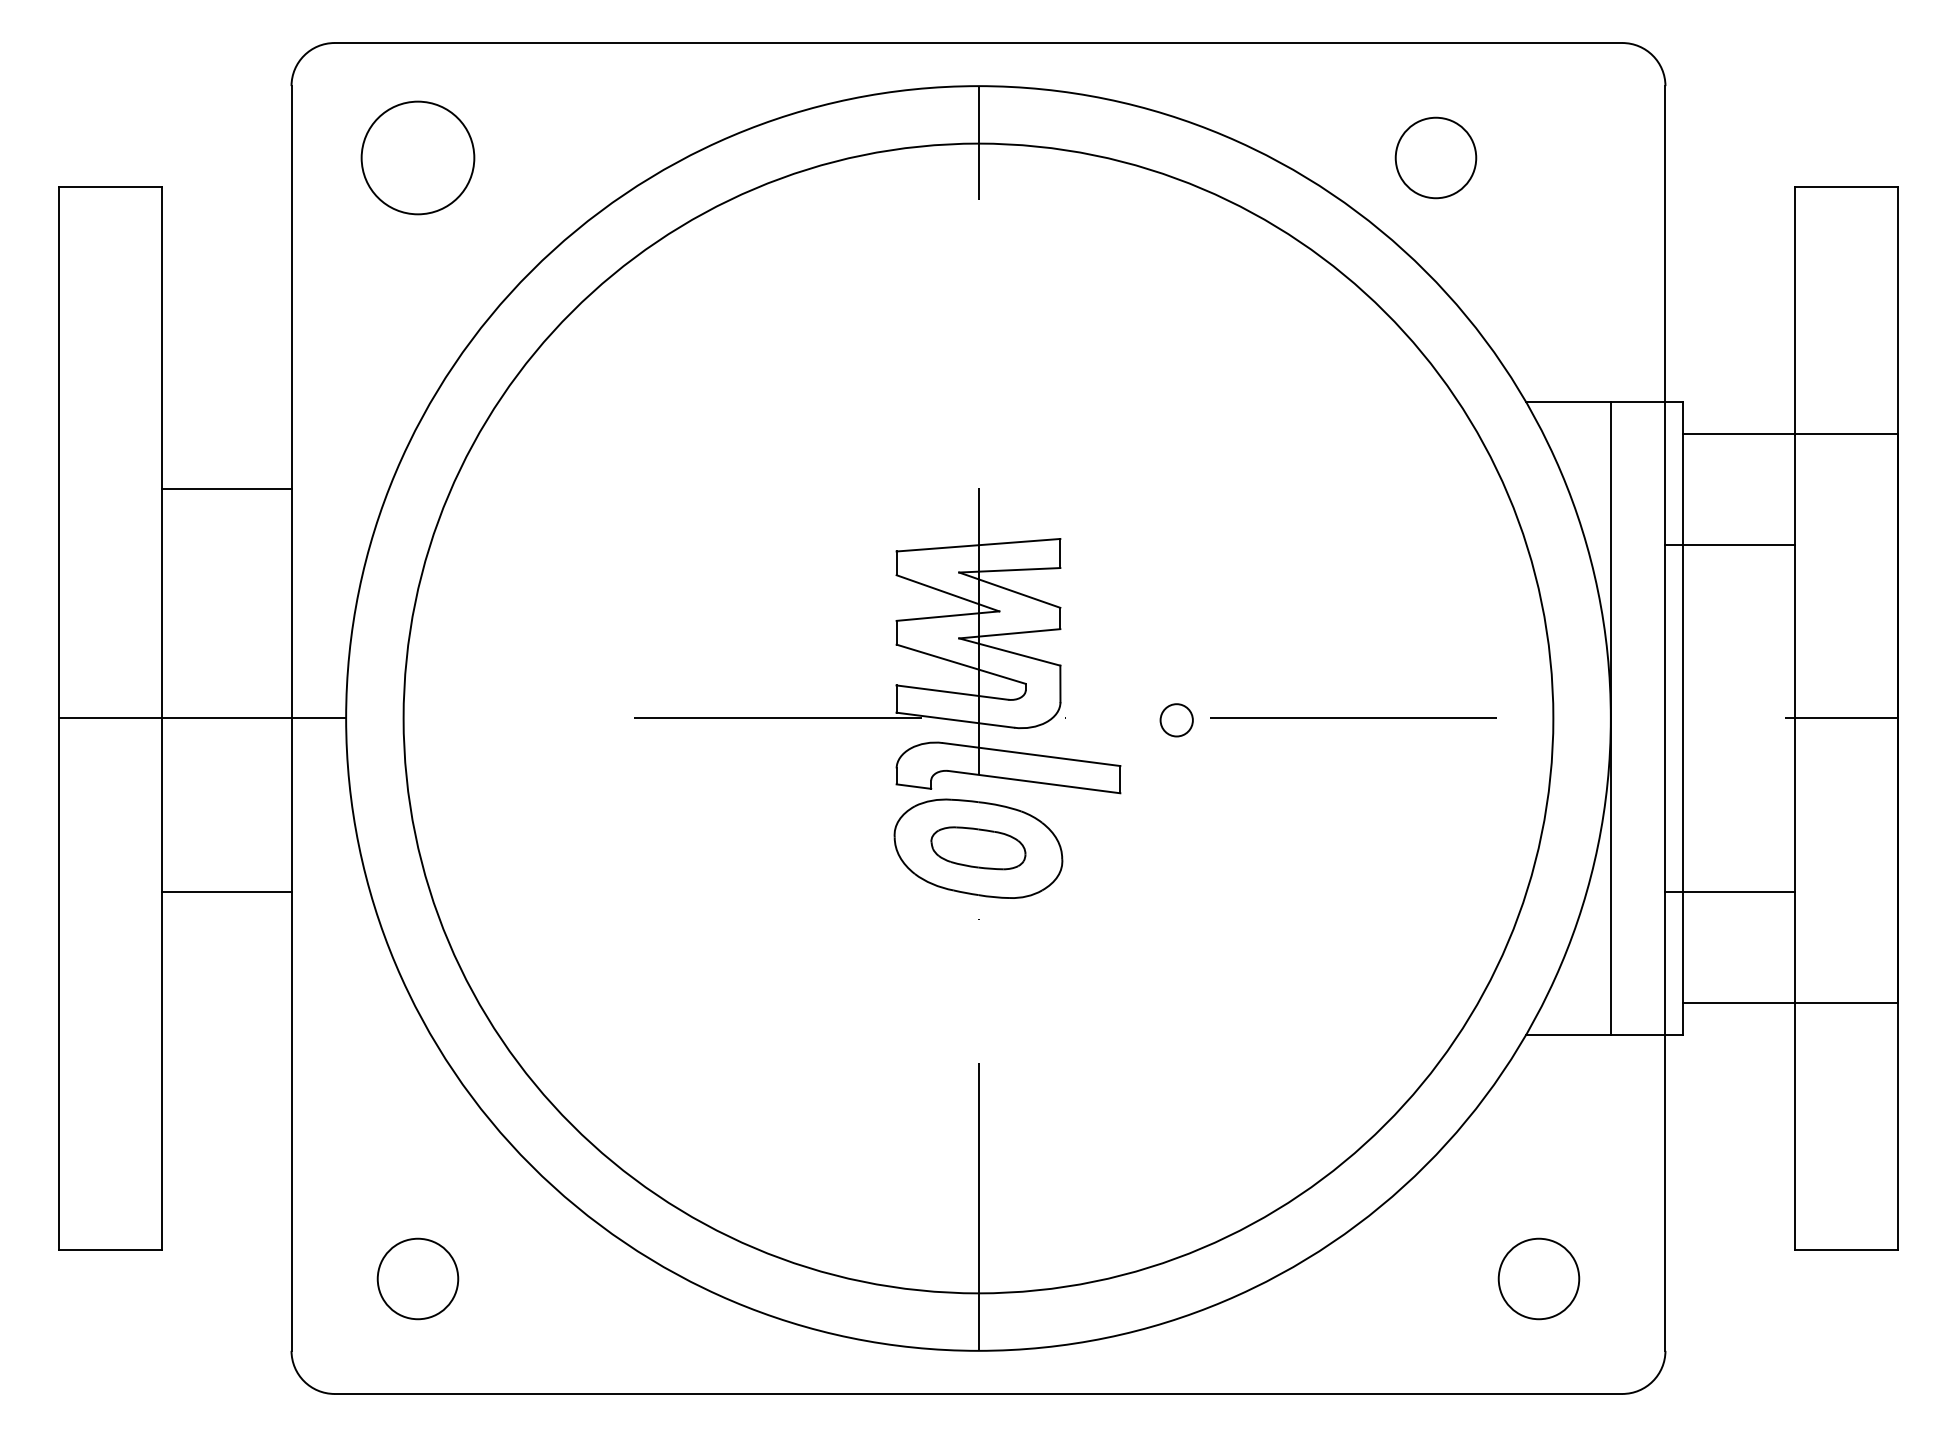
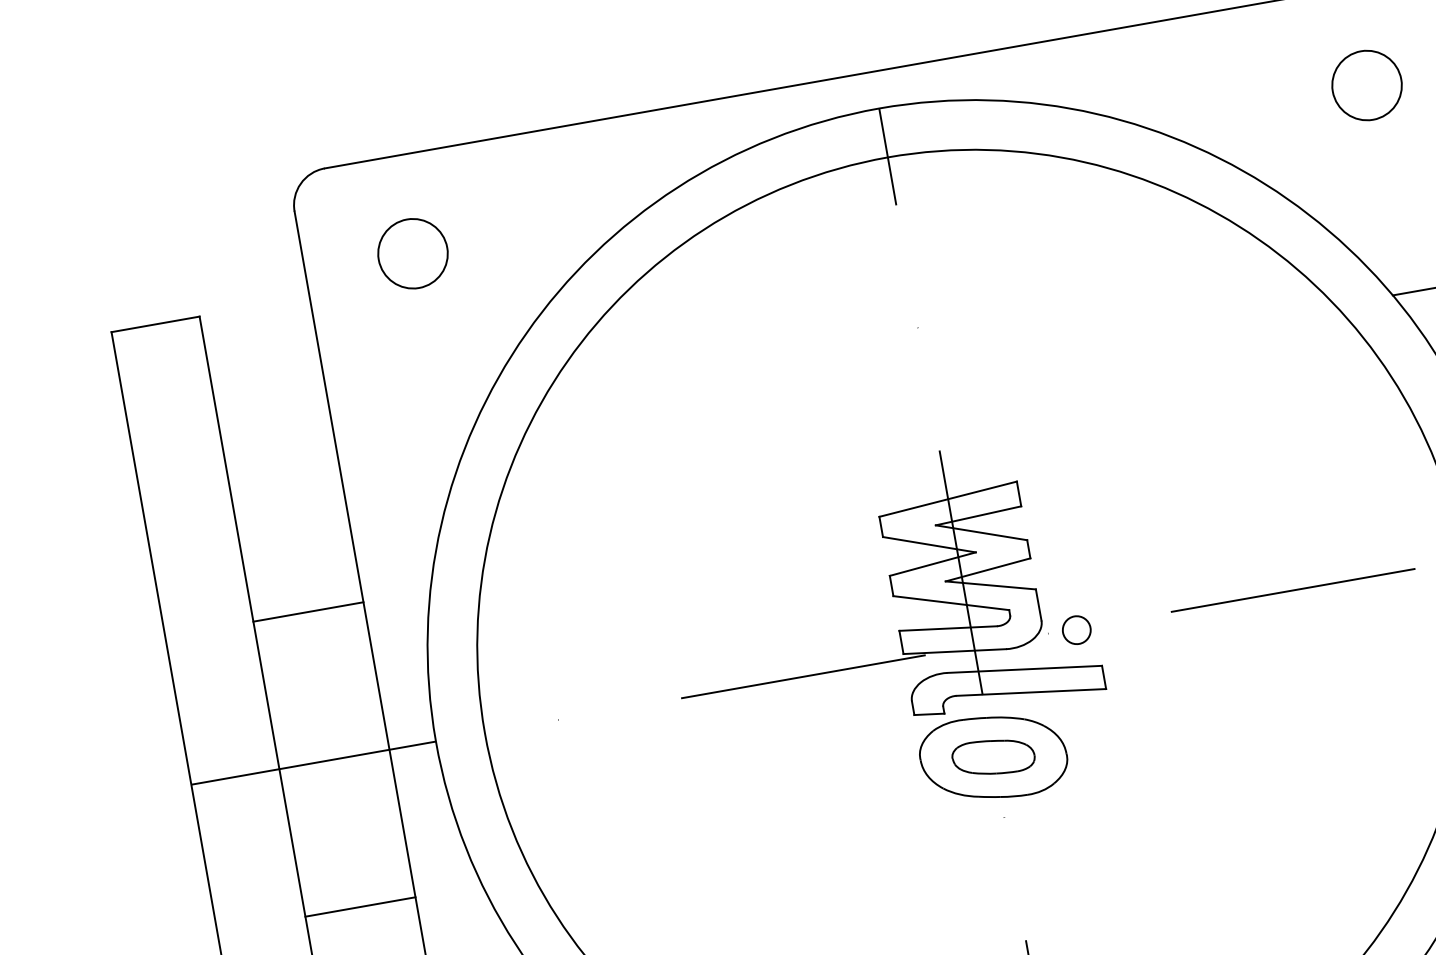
circle: (417, 157) -> (412, 253), size x0.71
circle: (1435, 157) -> (1366, 85), moved
line: (226, 489) -> (308, 612), moved
circle: (1176, 720) -> (1076, 630), moved

